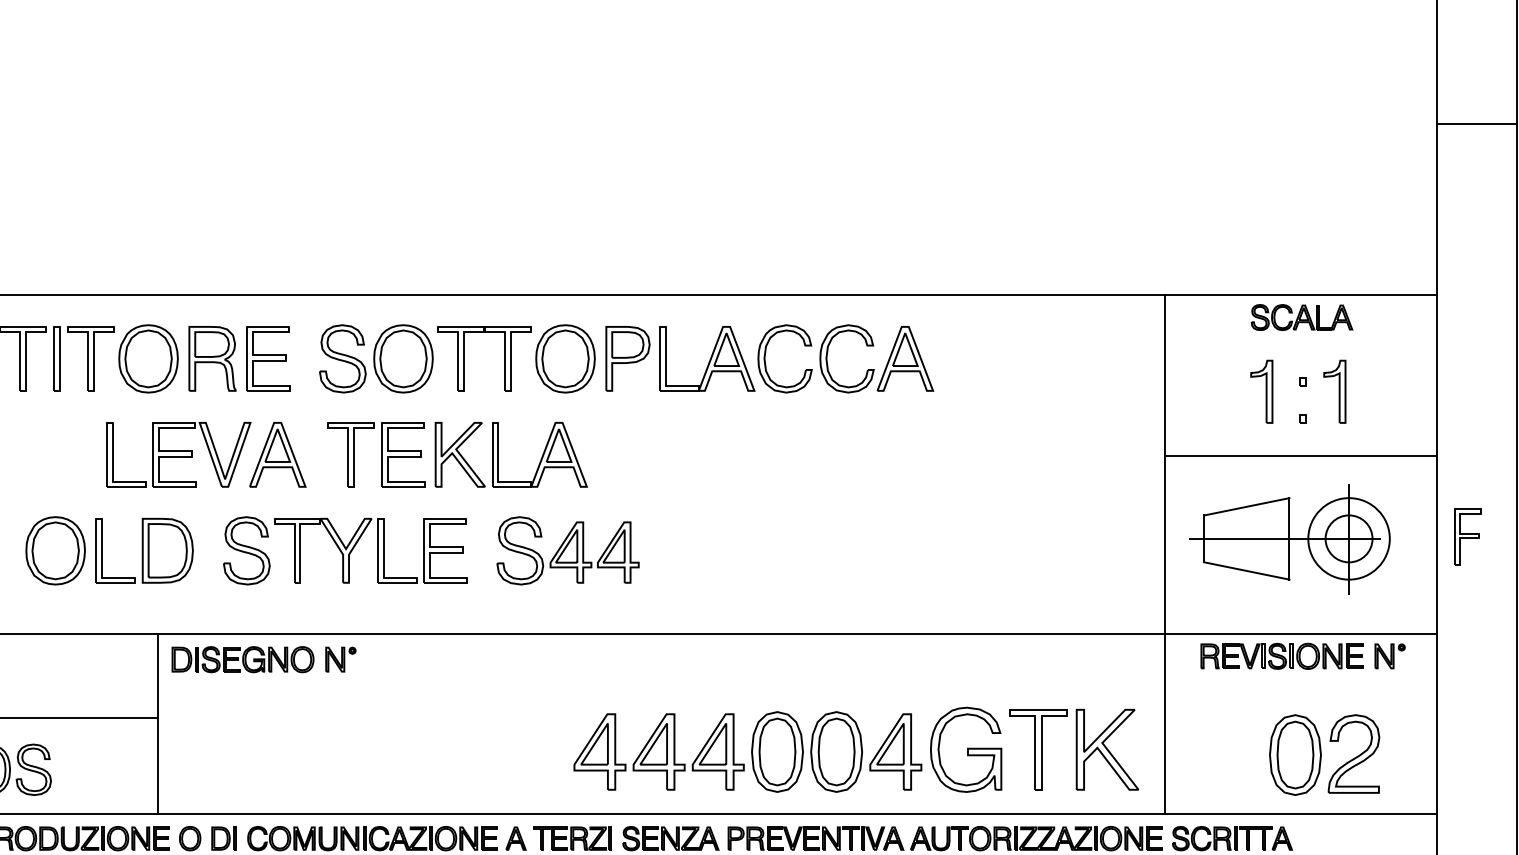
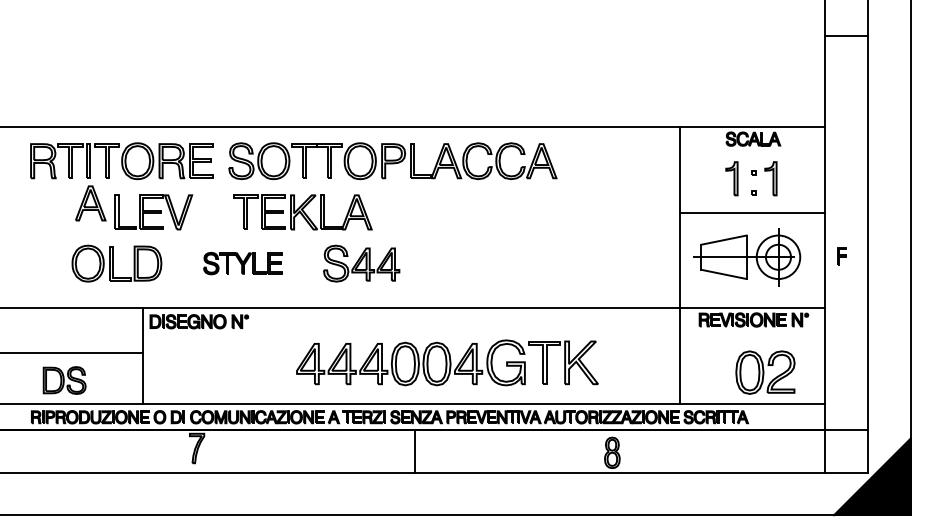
part: (277, 454) -> (90, 203), moved
part: (1467, 537) -> (841, 256), size x0.6
part: (344, 550) -> (242, 263), size x0.6
part: (856, 749) -> (447, 362), moved

